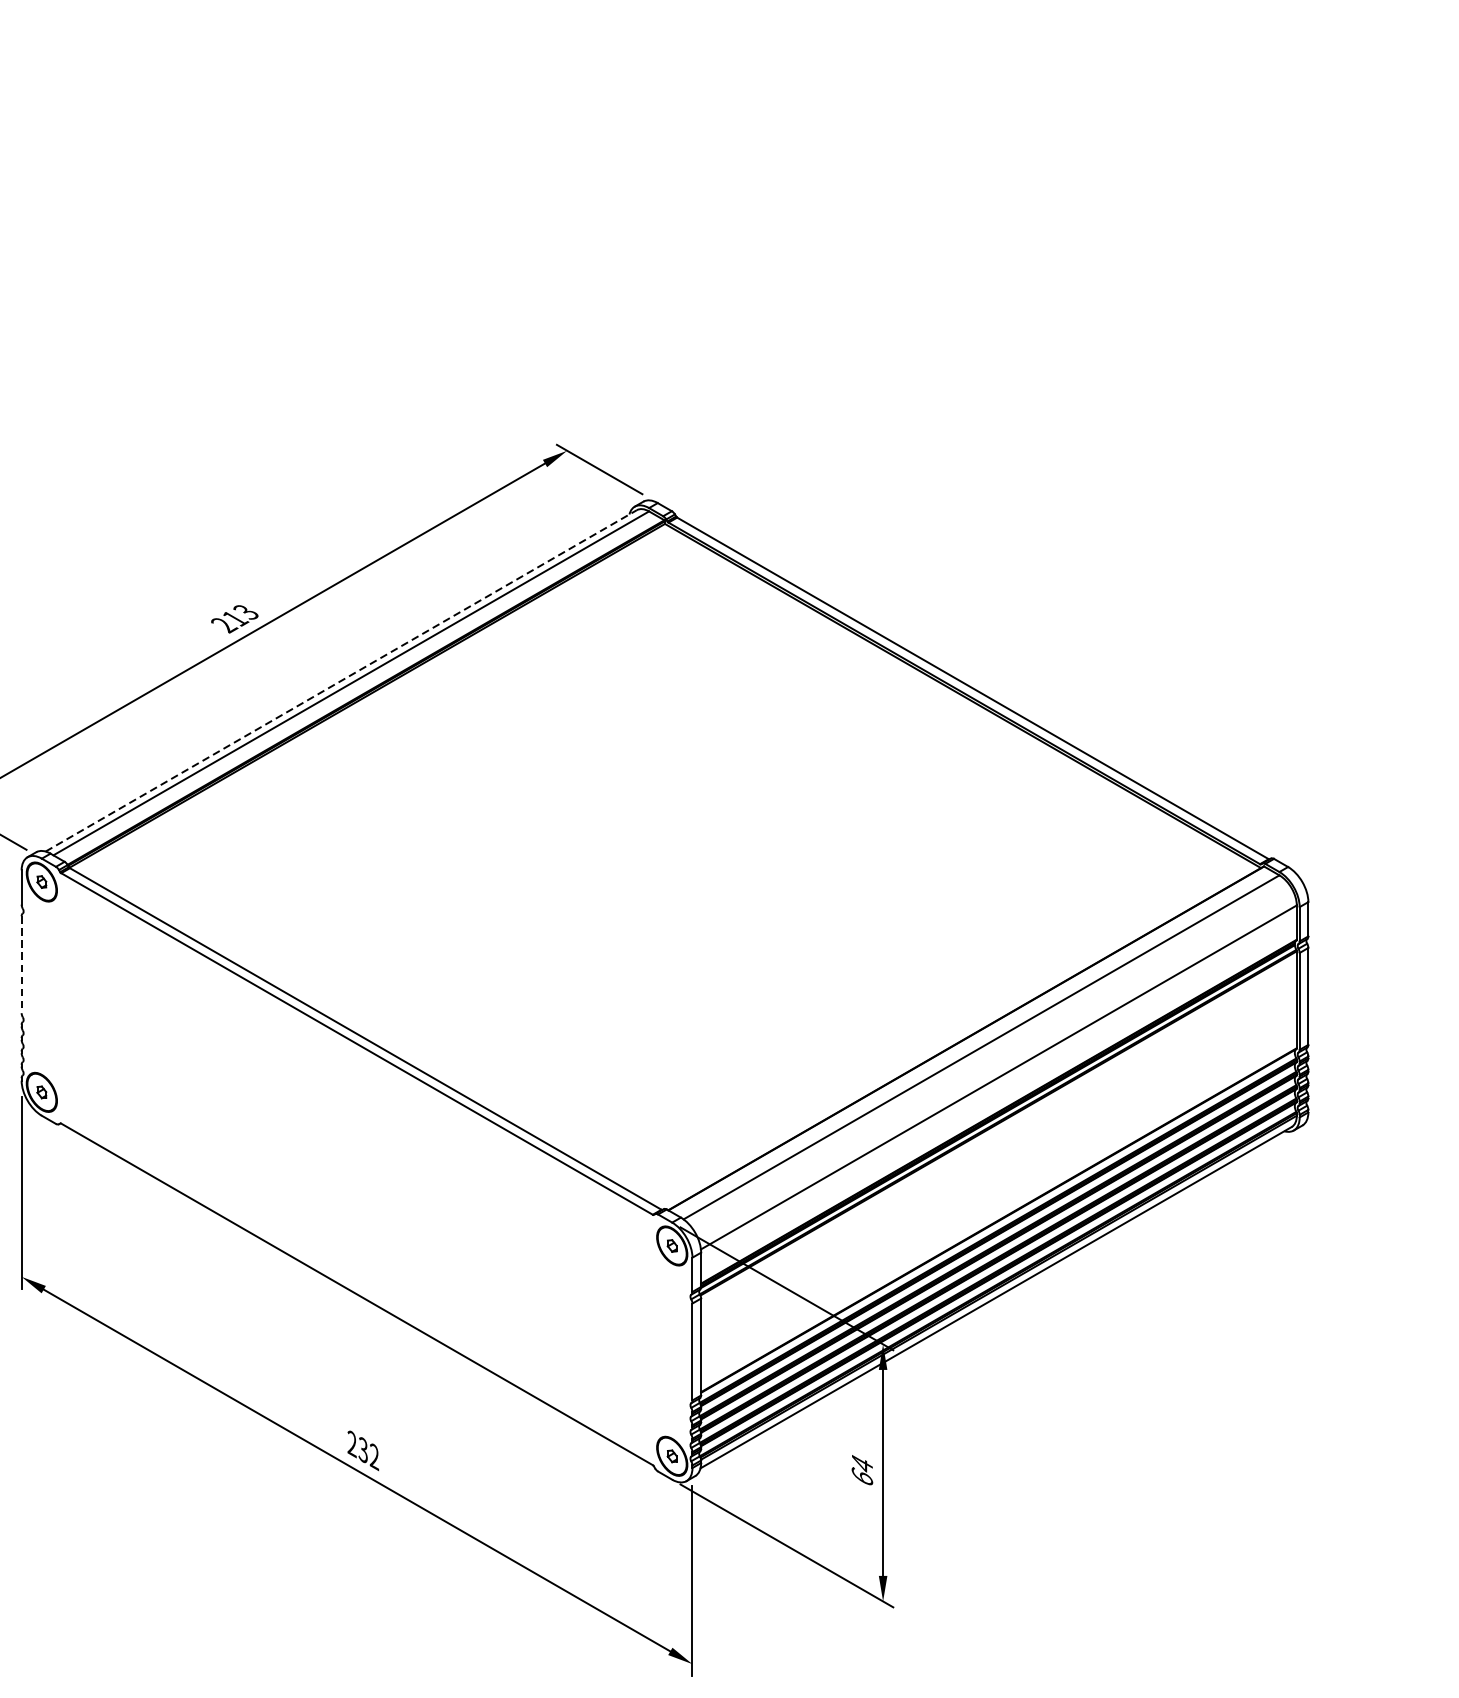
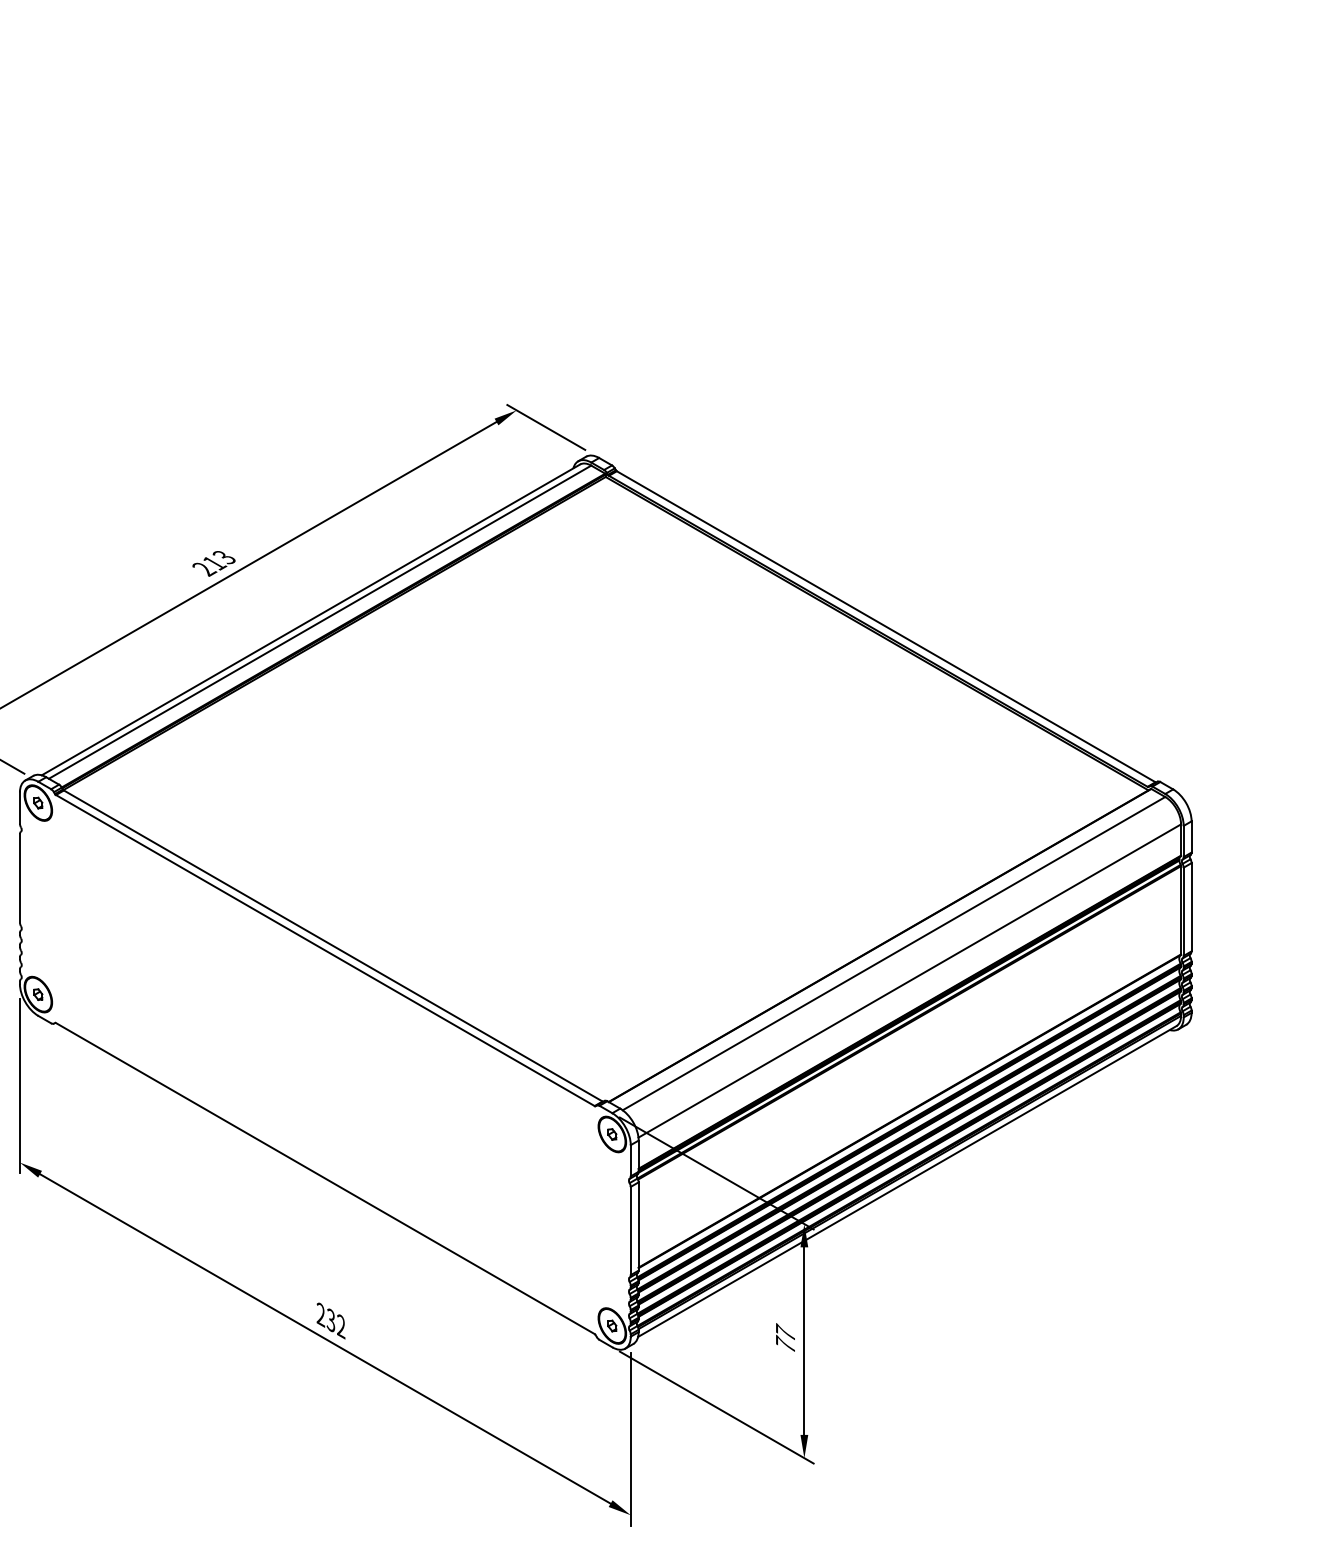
line: (340, 680) -> (310, 619), dashed -> solid
line: (21, 964) -> (19, 878), dashed -> solid
text: (862, 1468) -> (785, 1337), 64 -> 77

